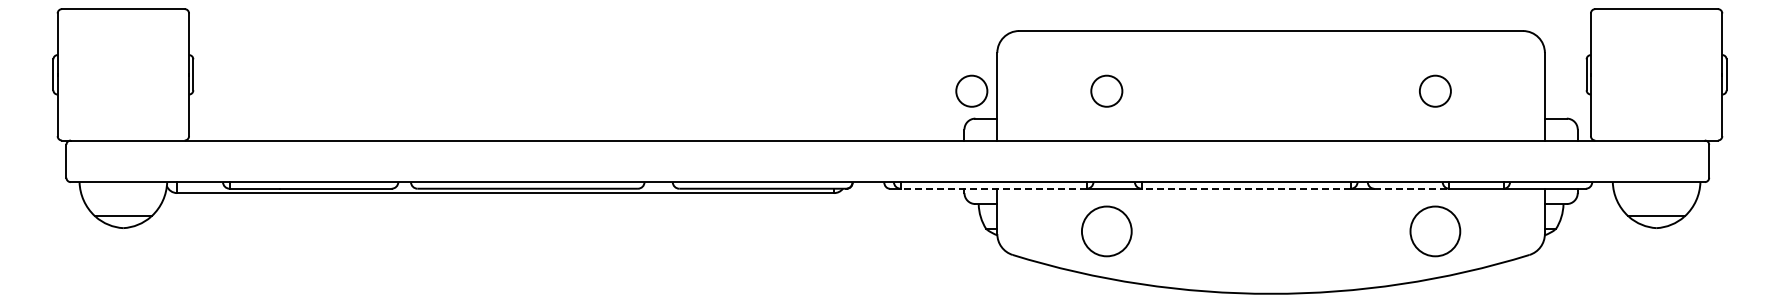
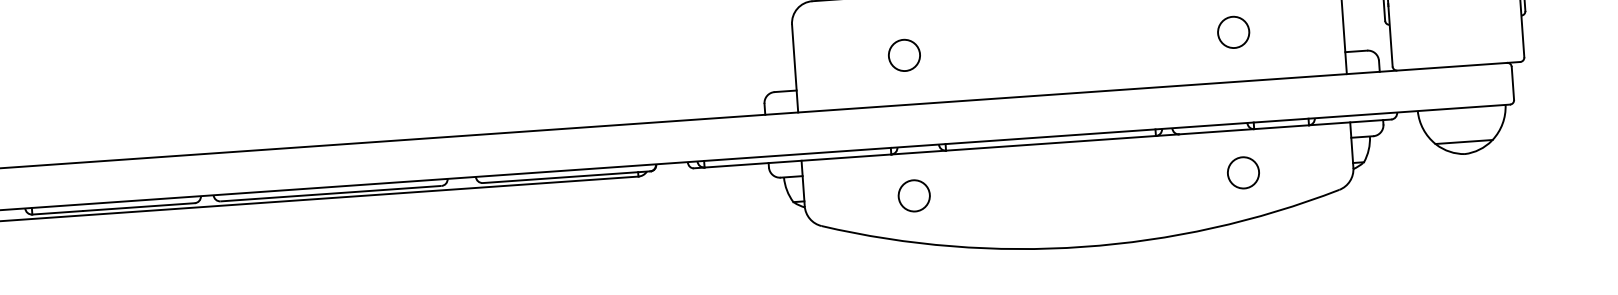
circle: (971, 90) -> (768, 64), removed
line: (993, 188) -> (797, 160), dashed -> solid
line: (1246, 188) -> (1051, 143), dashed -> solid
line: (1412, 188) -> (1217, 131), dashed -> solid
circle: (1106, 230) -> (913, 194), size x0.62
circle: (1434, 230) -> (1242, 171), size x0.62

